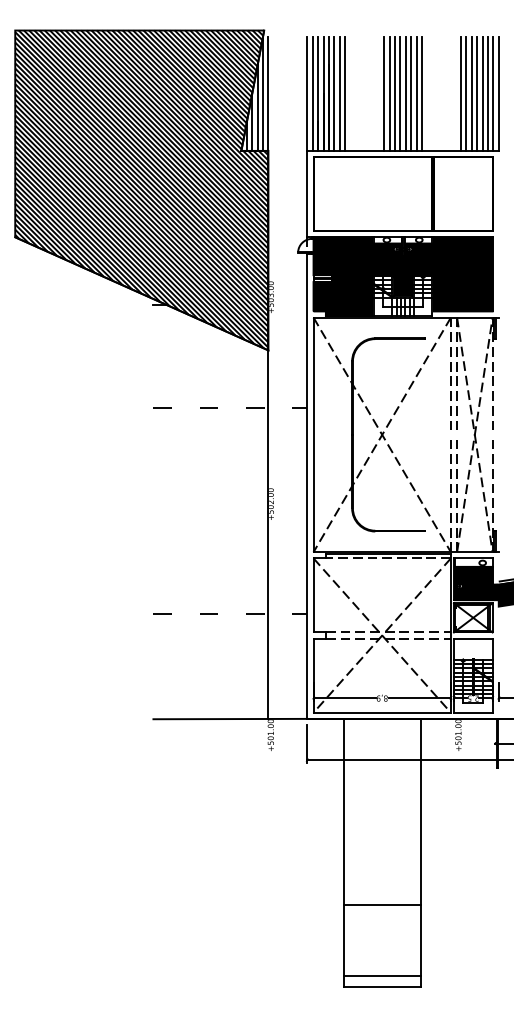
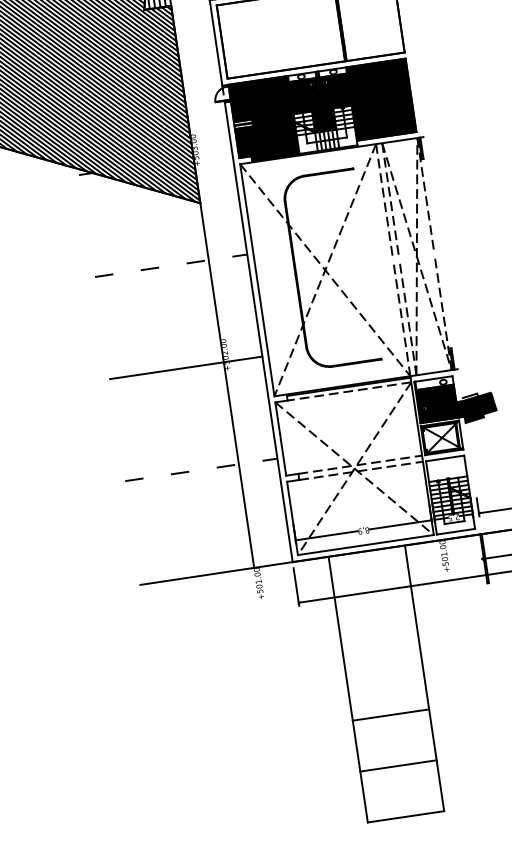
line: (230, 511) -> (186, 368), added
line: (381, 904) -> (390, 715), moved
line: (381, 976) -> (397, 766), moved

